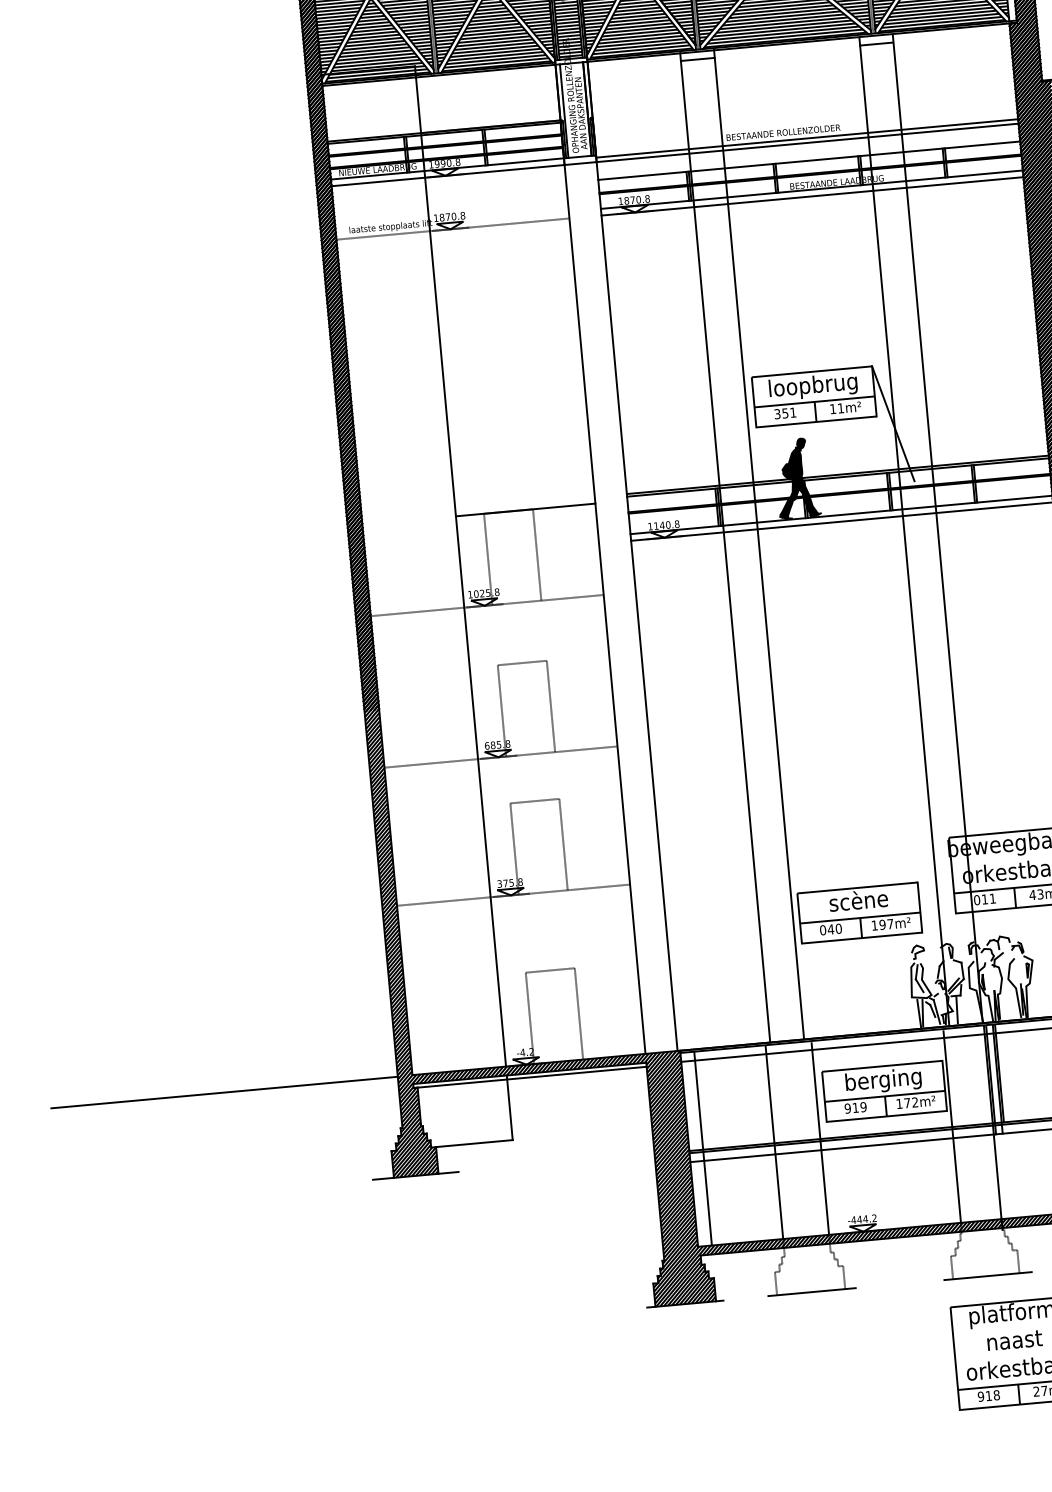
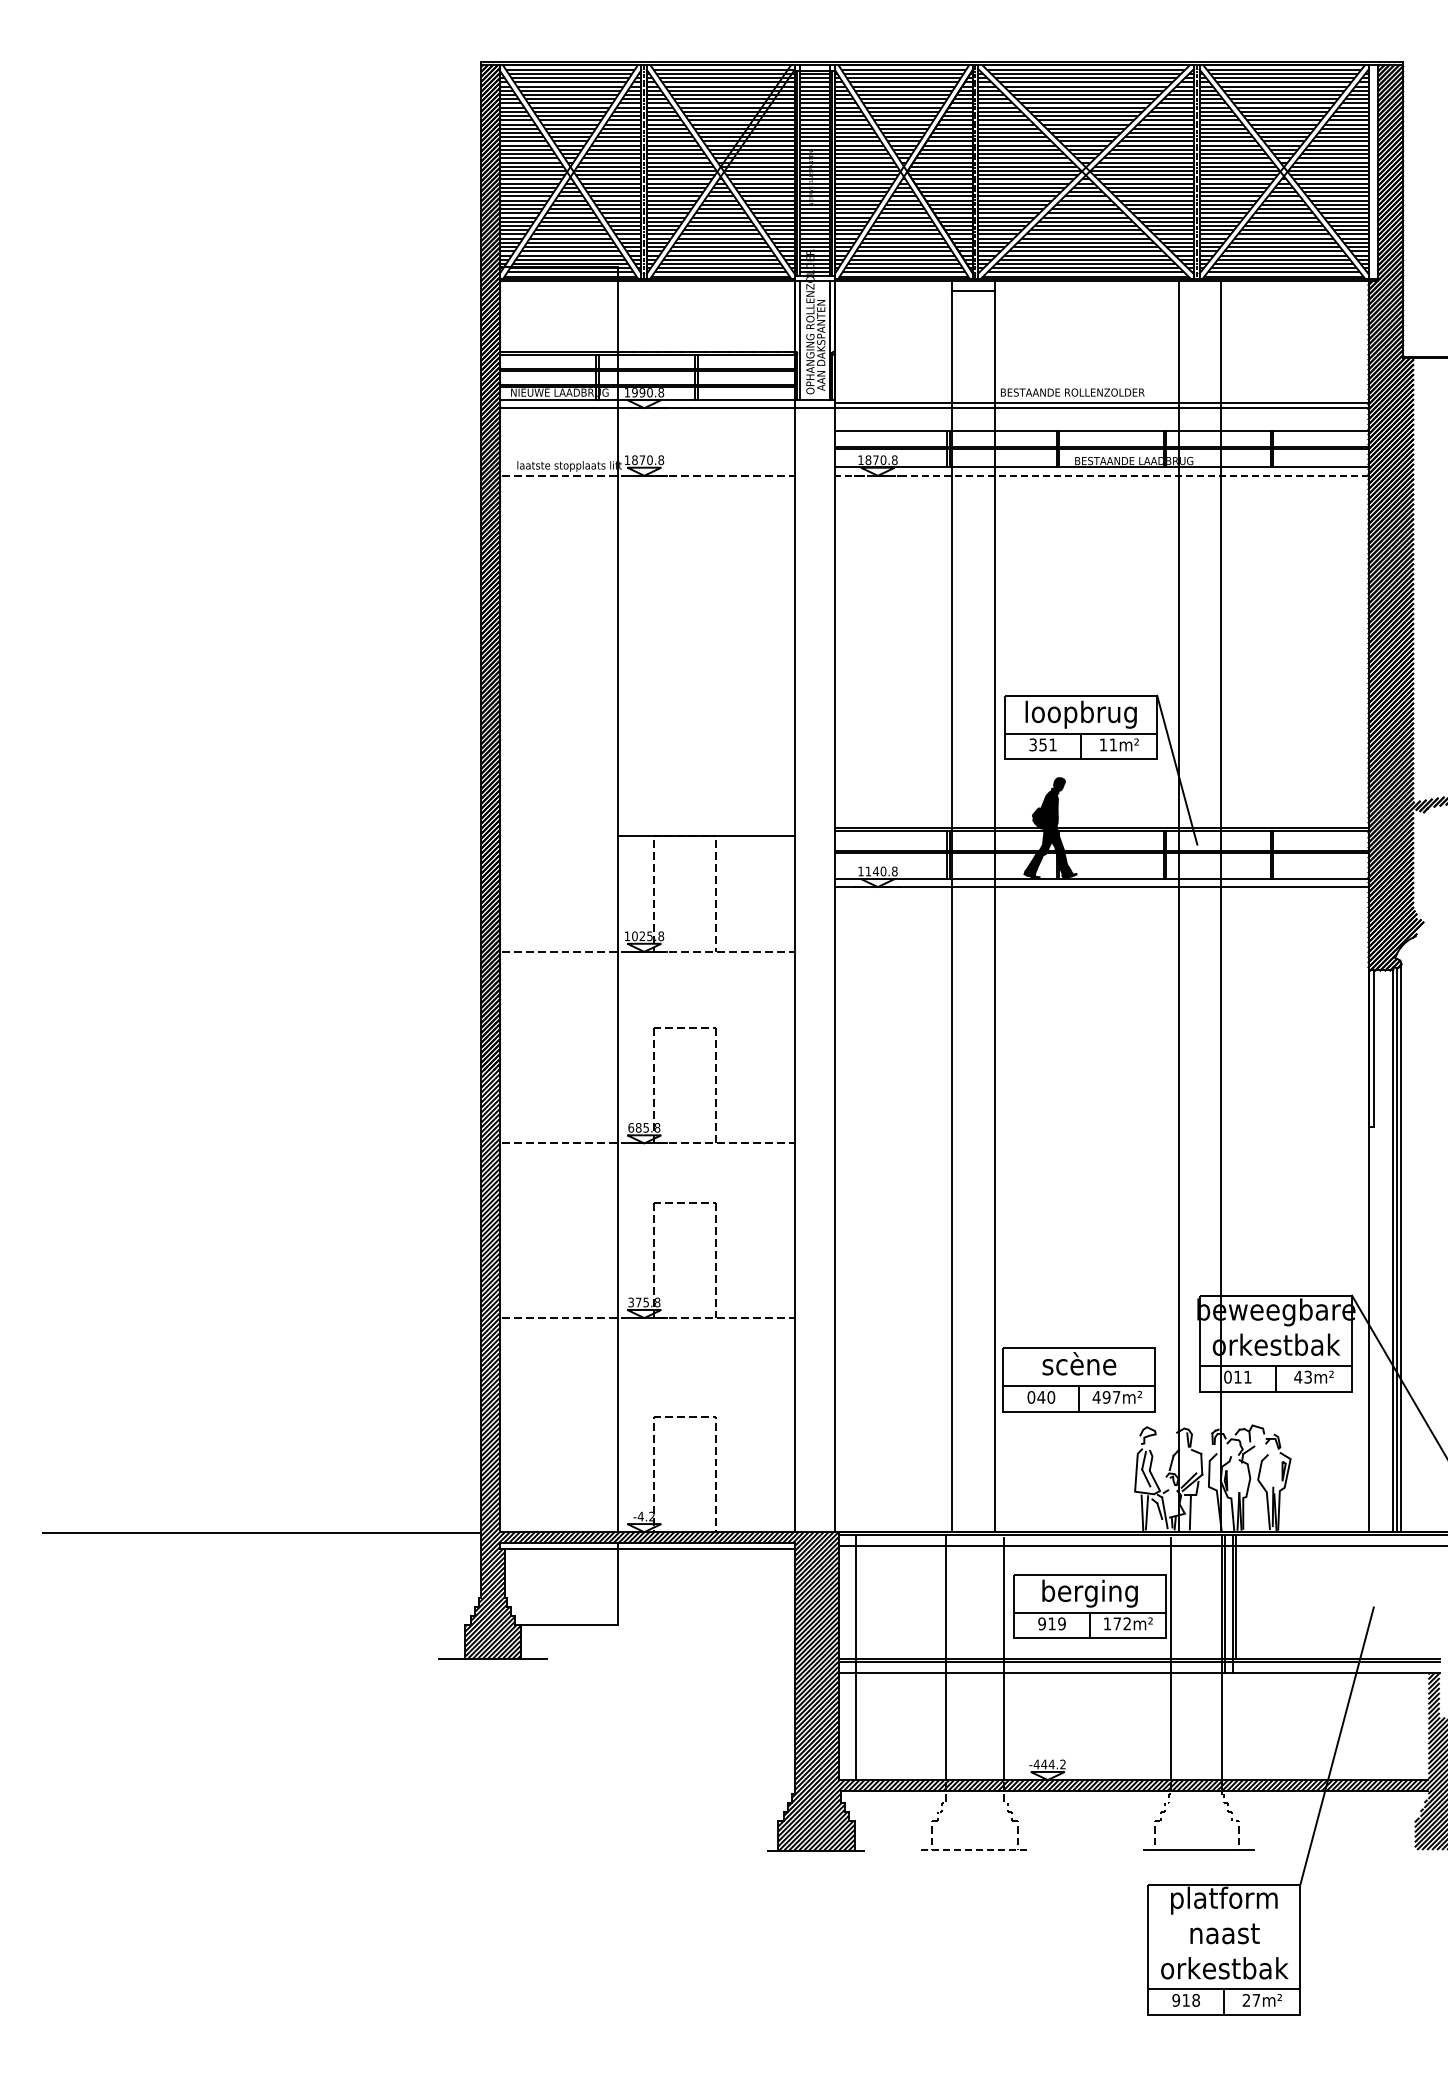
line: (876, 44) -> (1199, 292), removed
line: (812, 196) -> (1101, 475), solid -> dashed
text: (874, 925) -> (1096, 1397), 197m² -> 497m²
line: (812, 1291) -> (976, 1849), solid -> dashed

